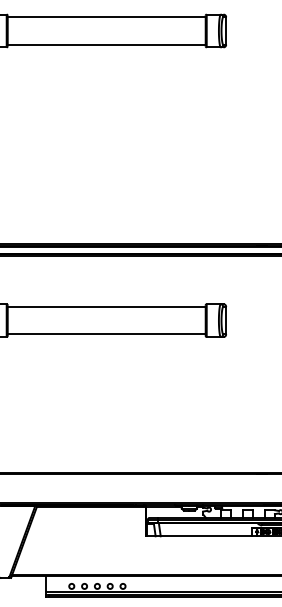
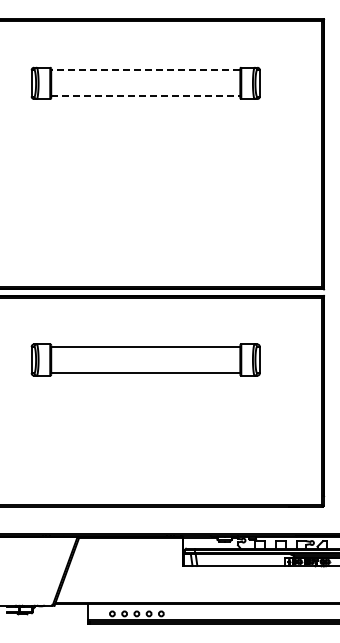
line: (106, 17) -> (145, 70), solid -> dashed
line: (106, 44) -> (145, 96), solid -> dashed

